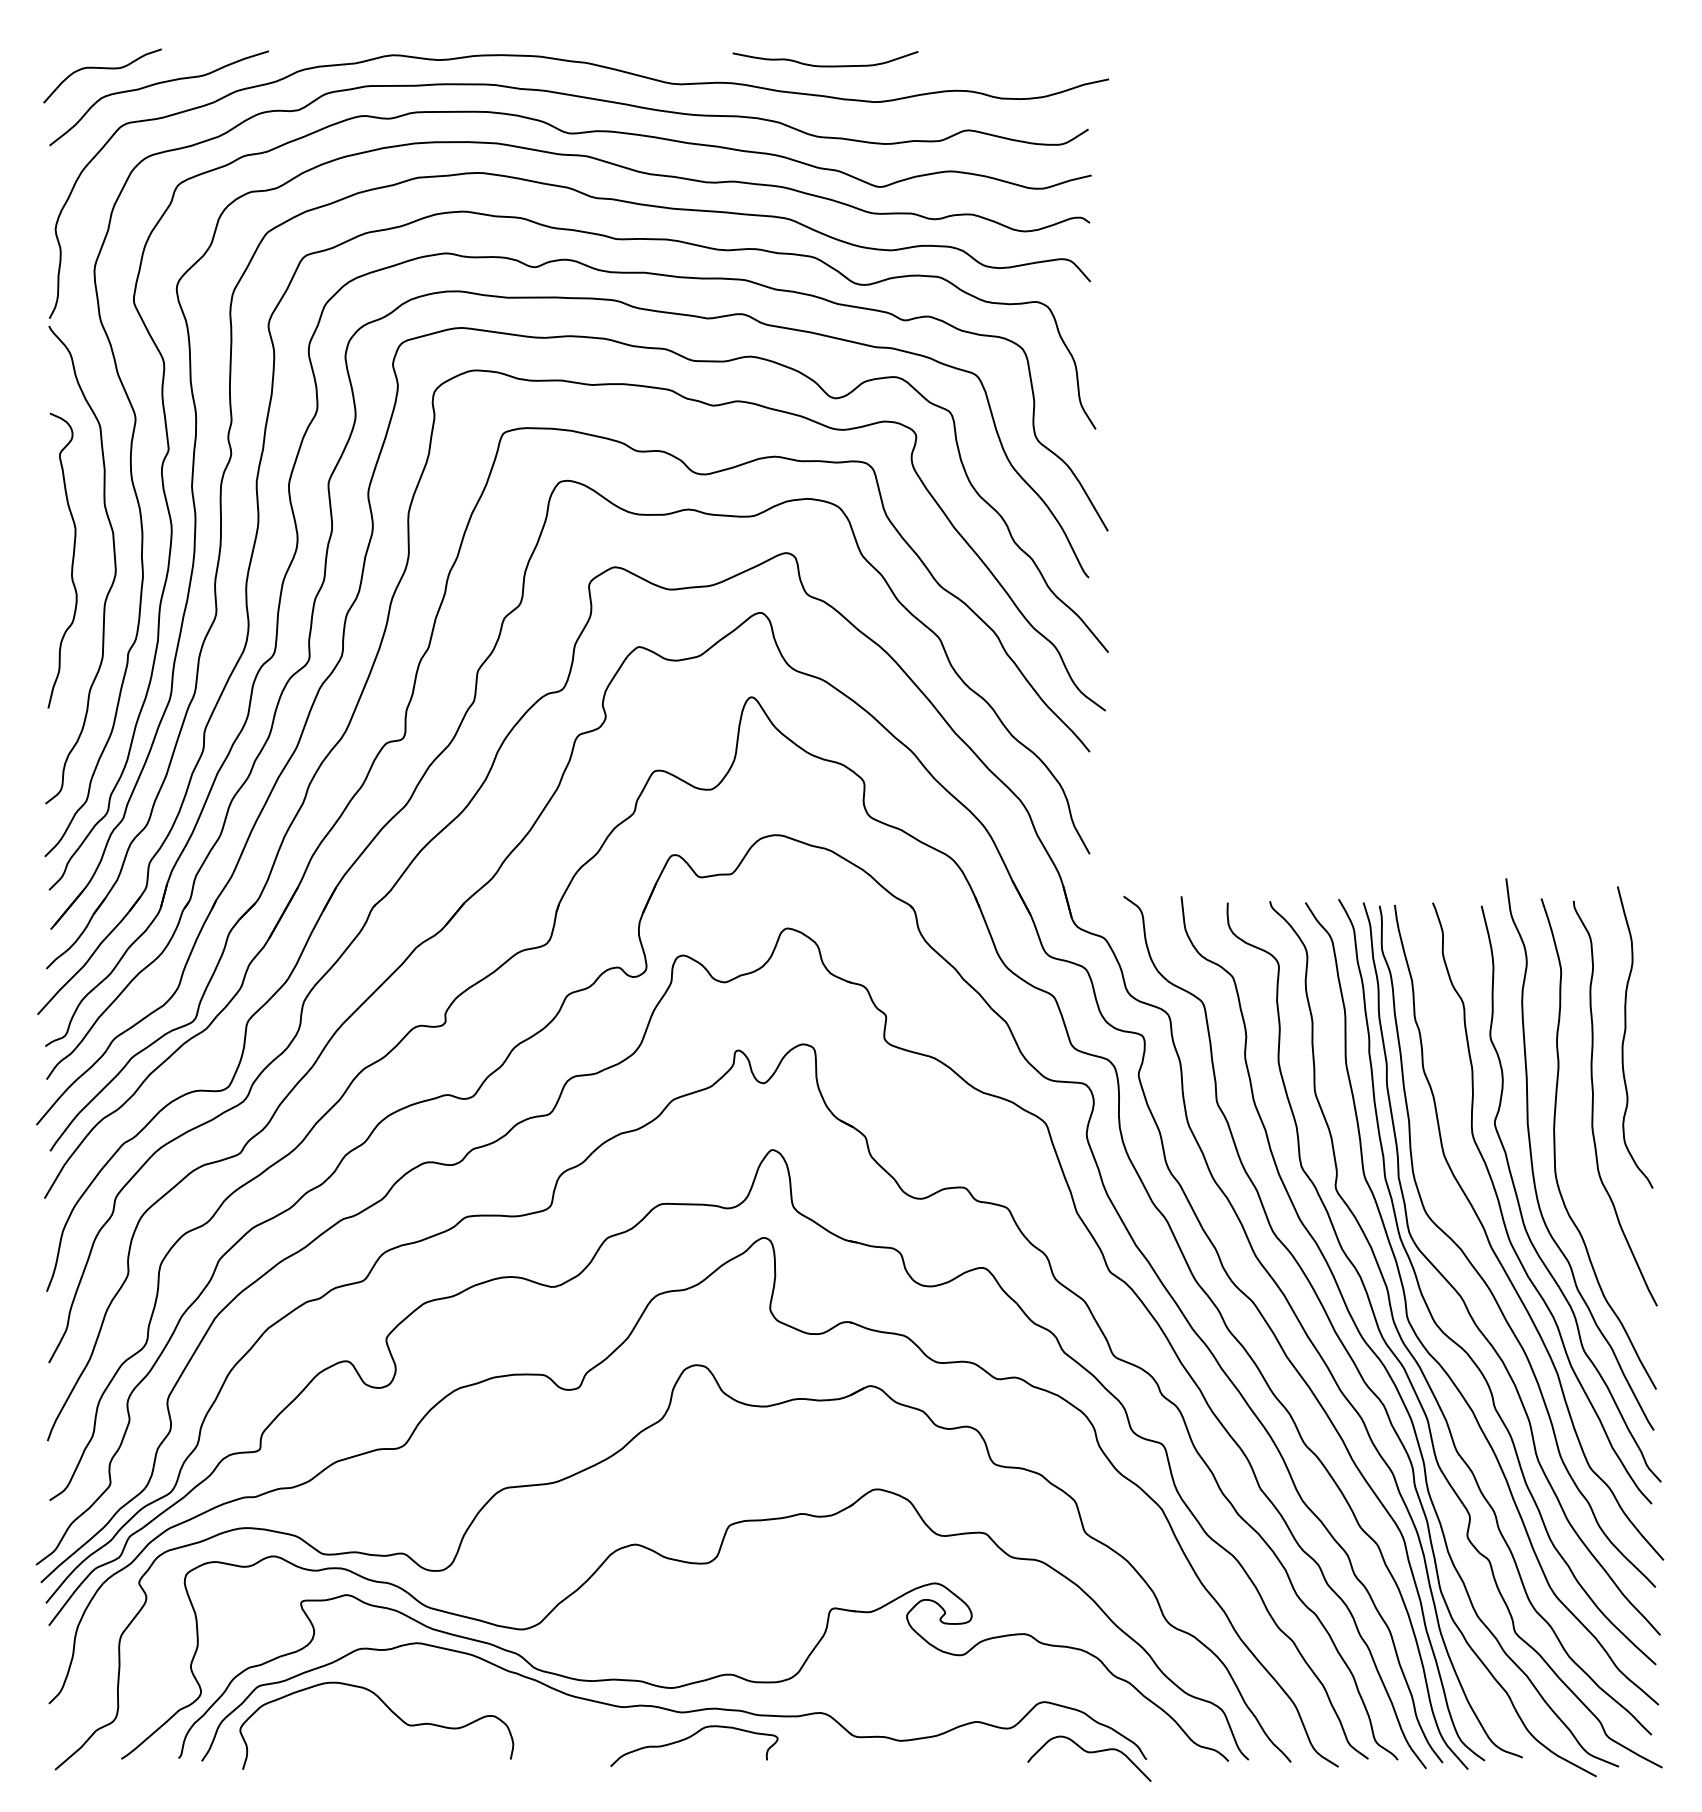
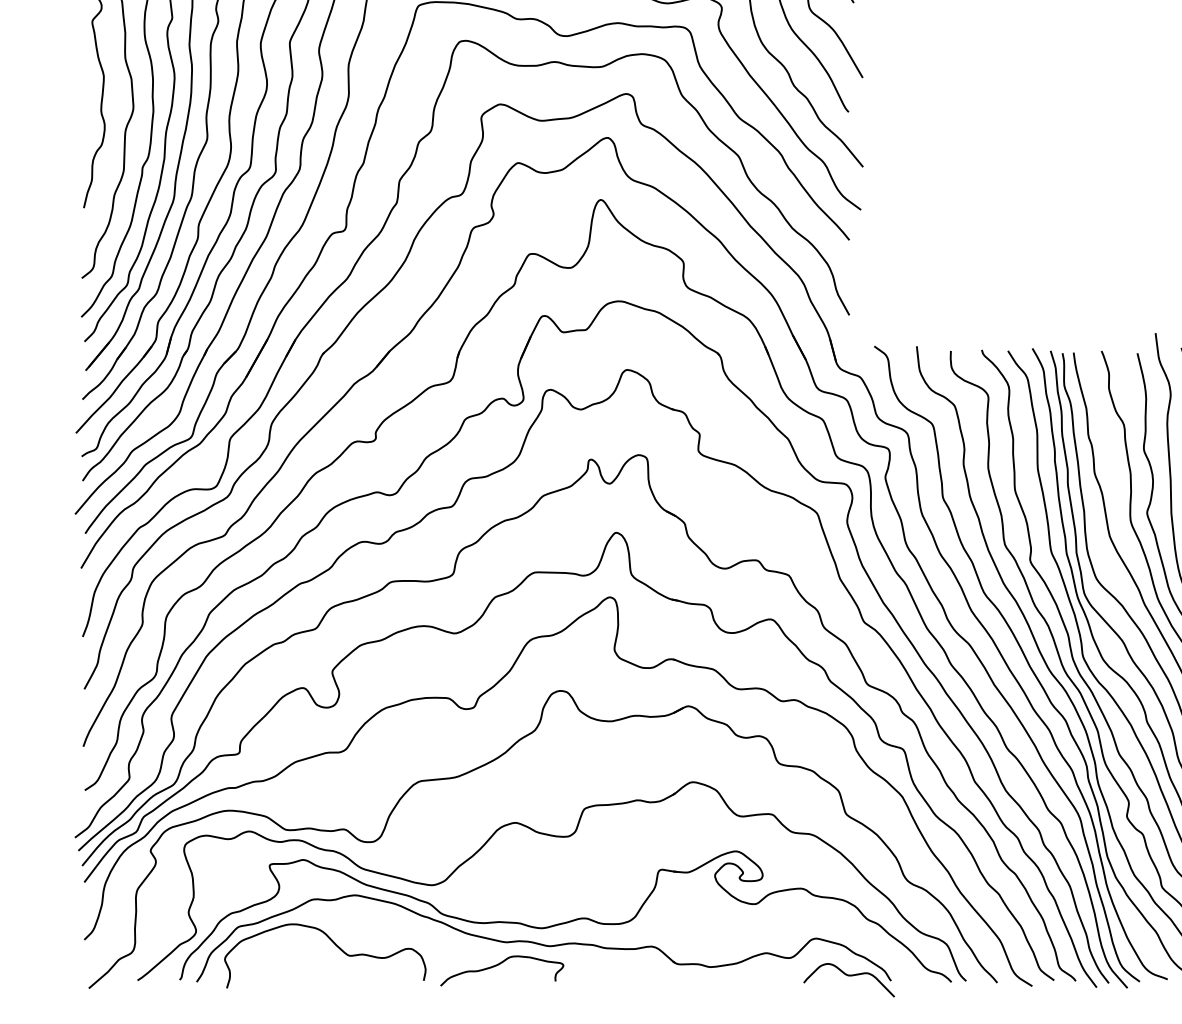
curve: (691, 1737) -> (500, 964), moved

